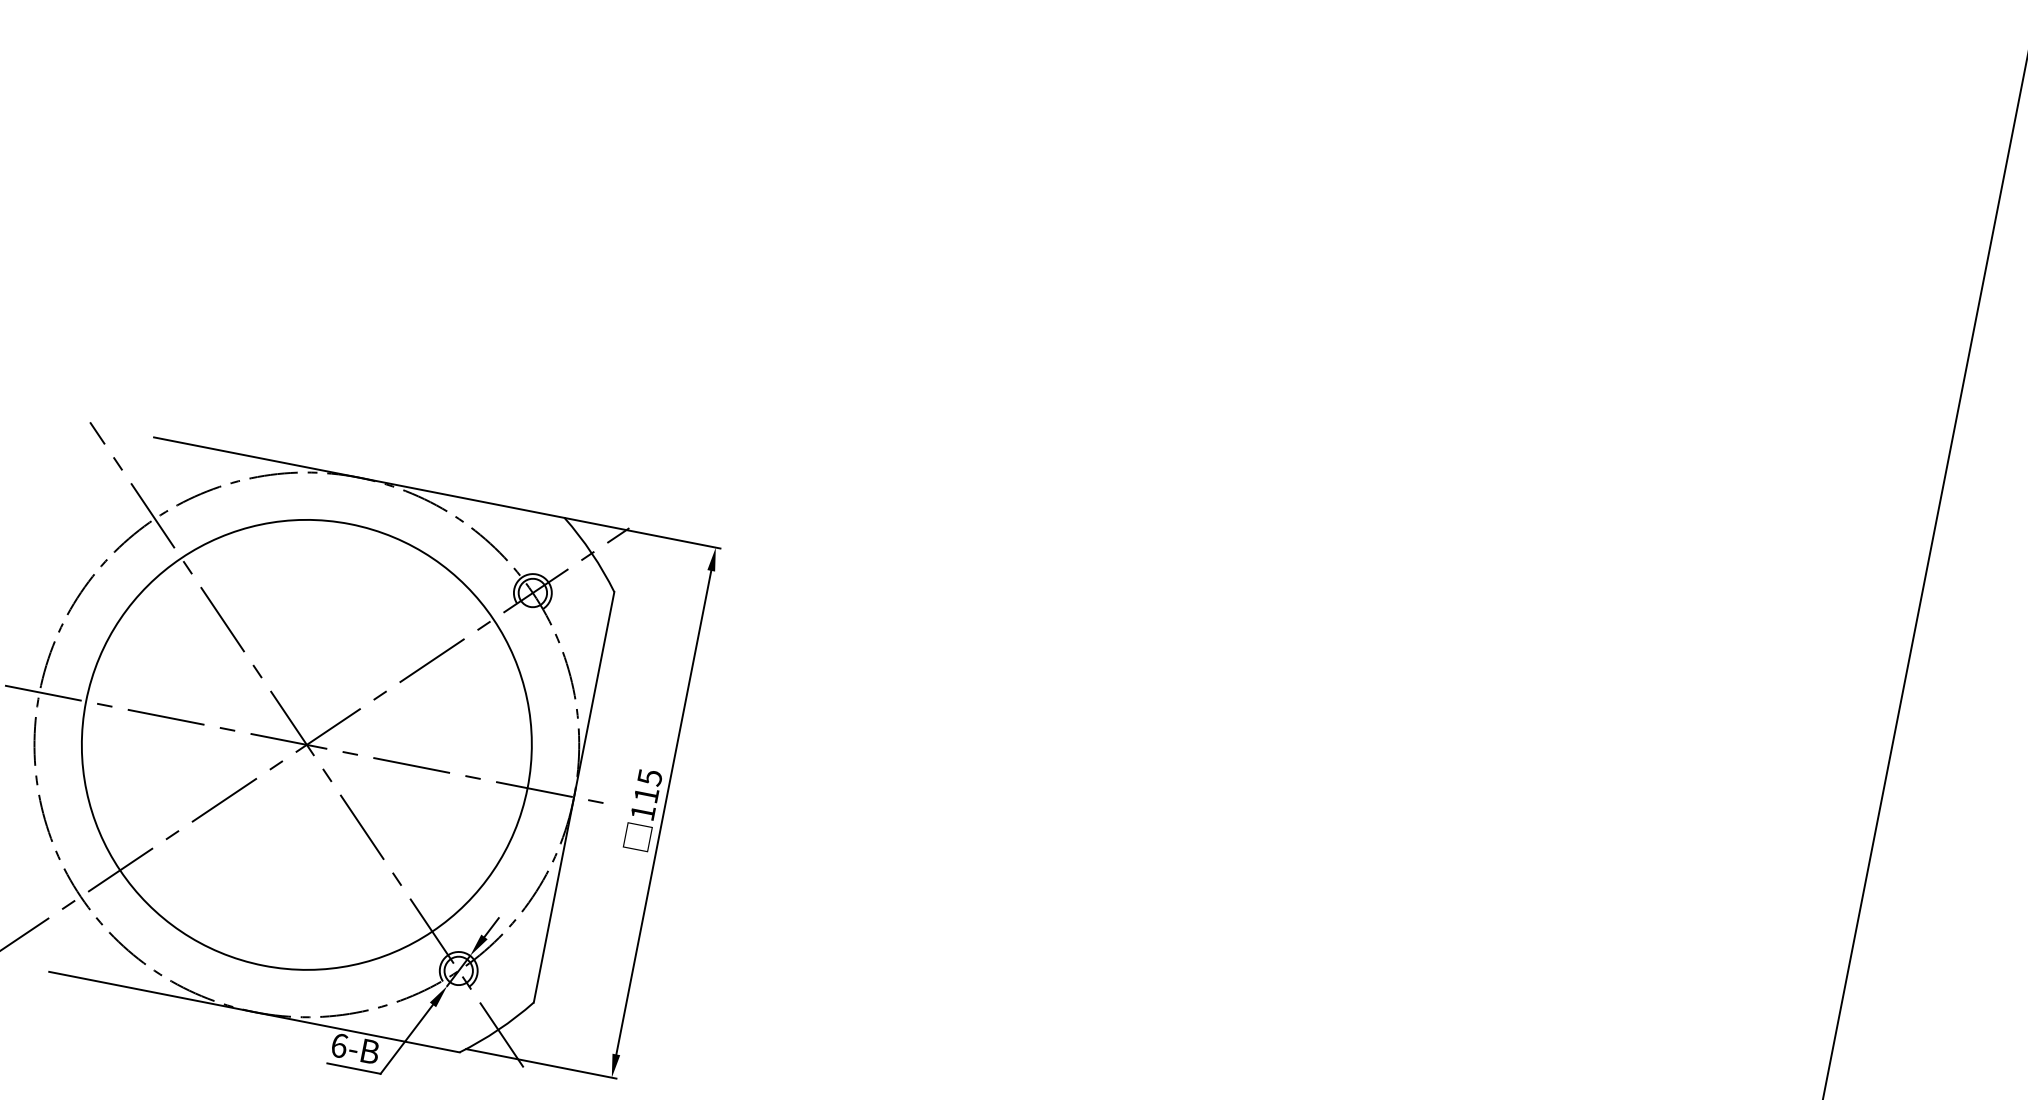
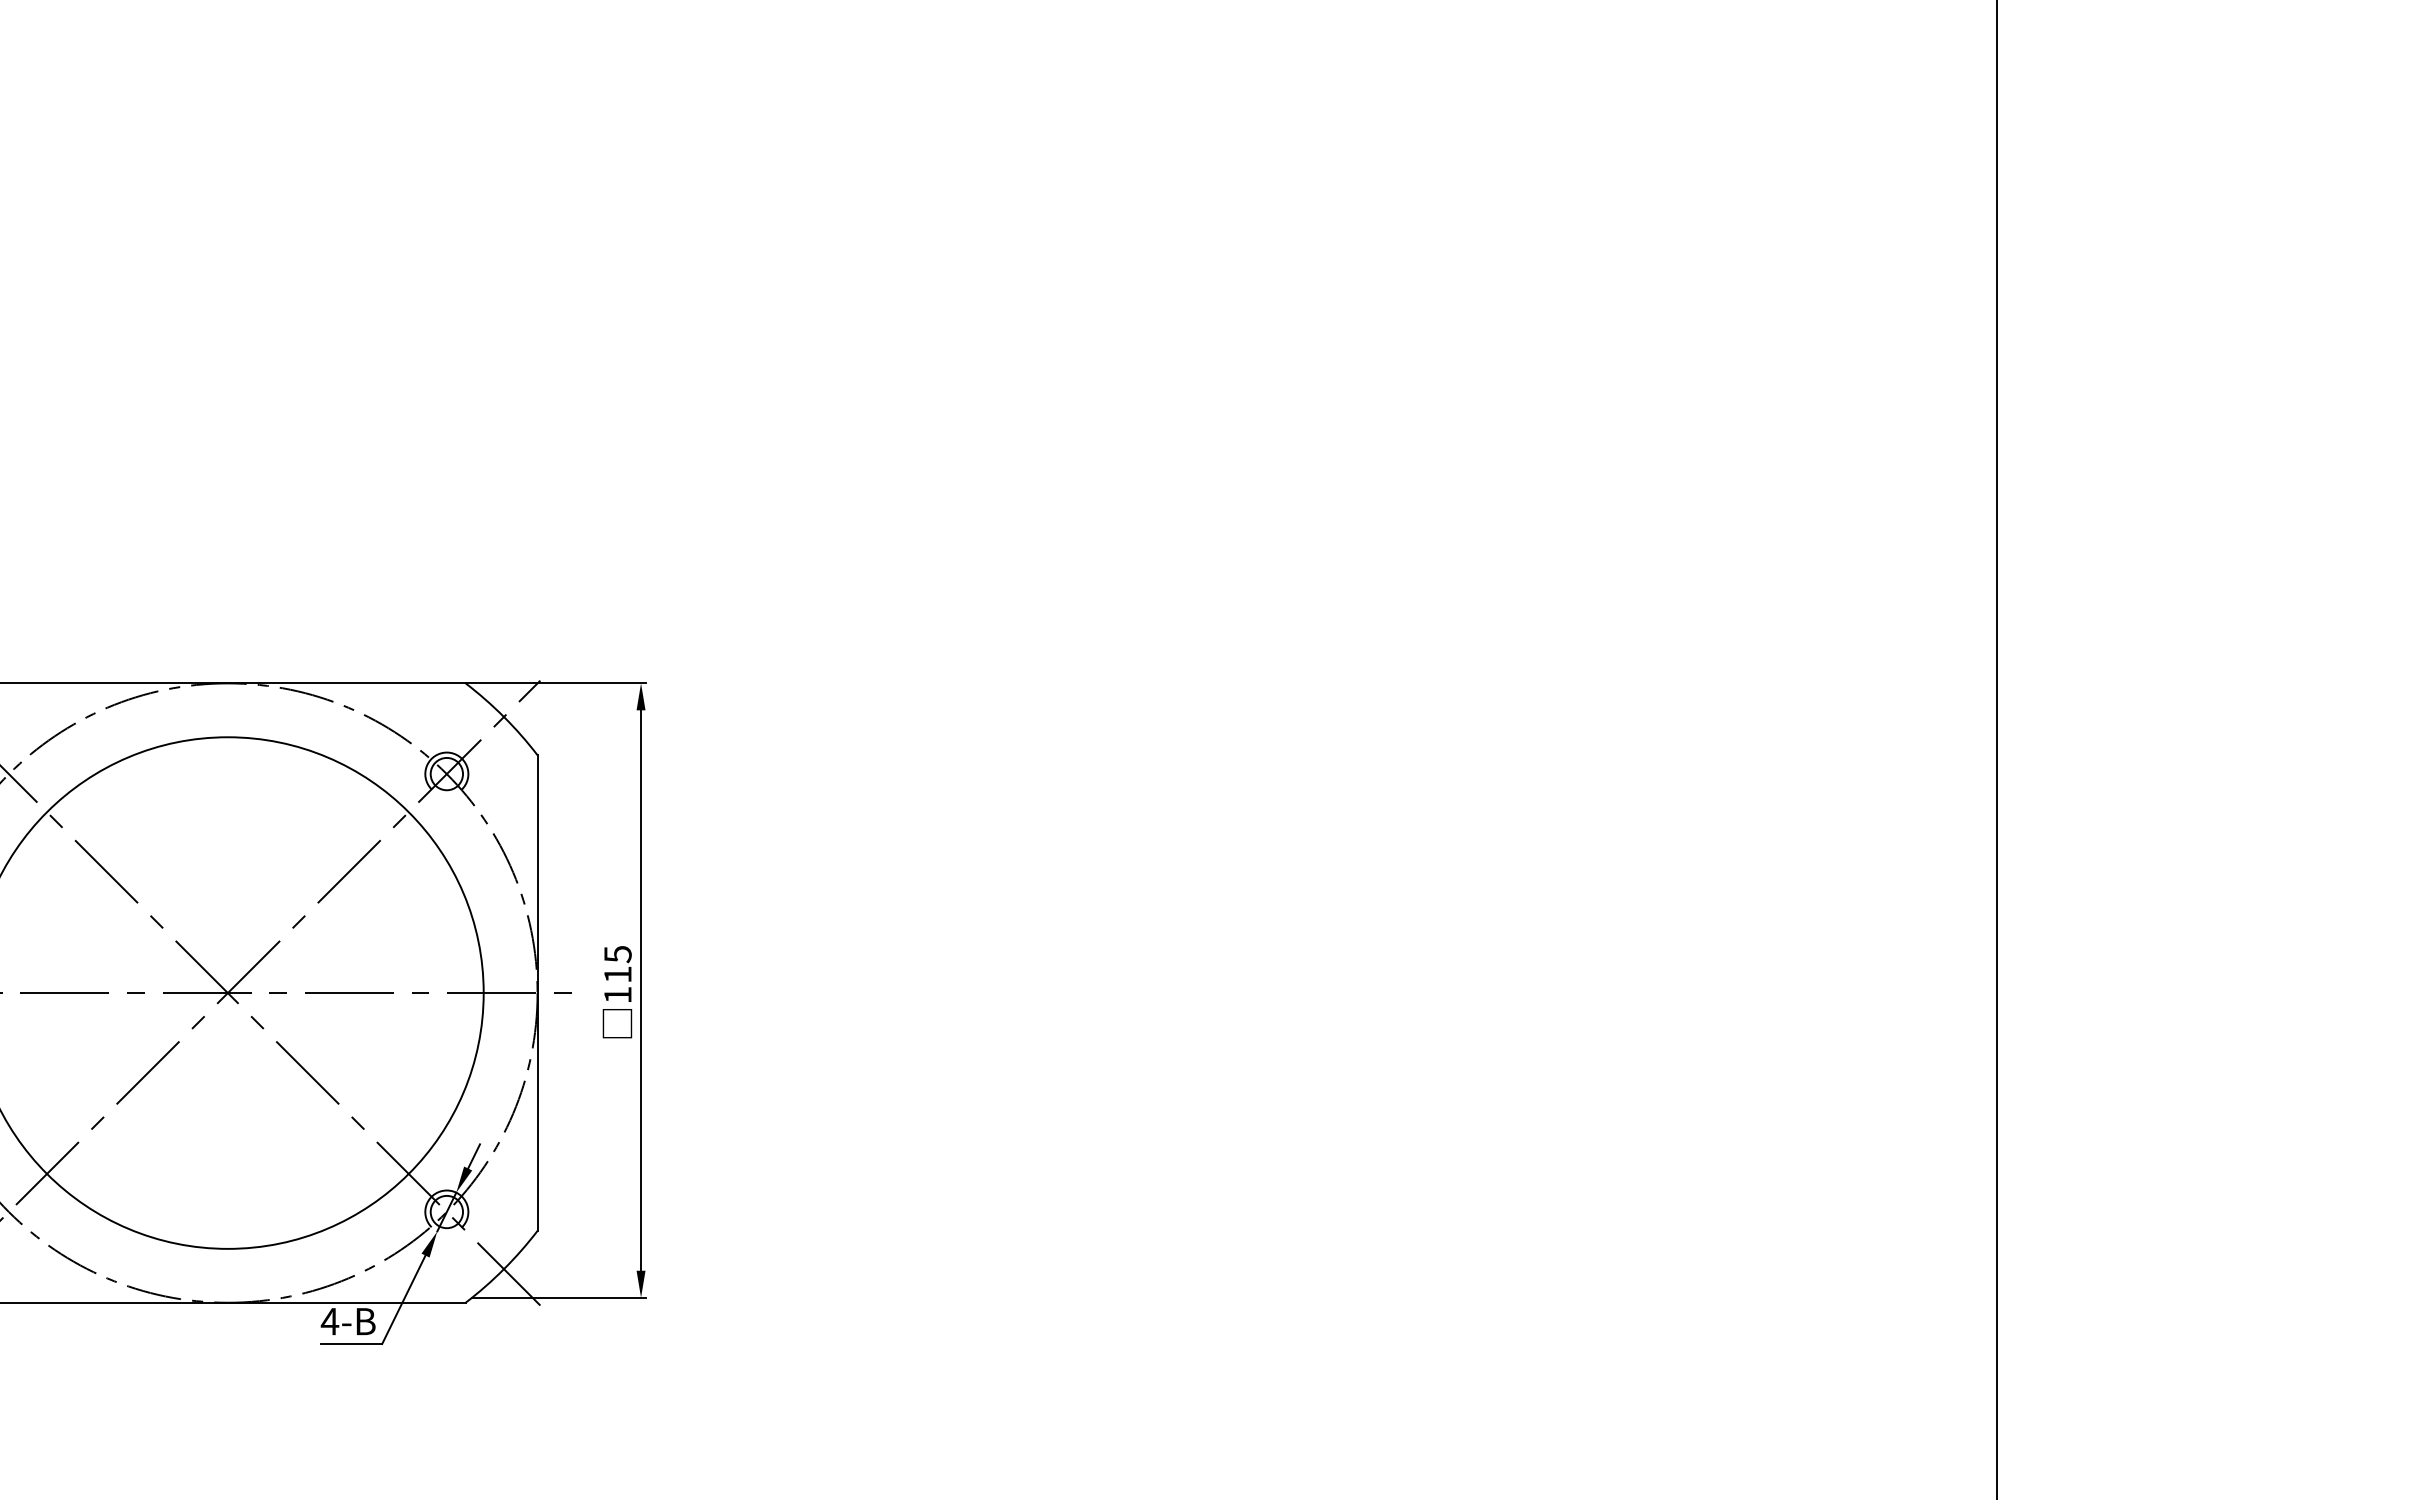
text: (338, 1045) -> (329, 1321), 6-B -> 4-B

